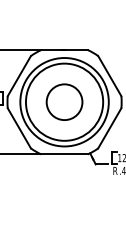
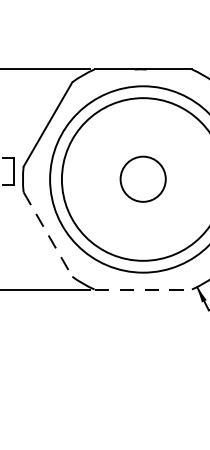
circle: (64, 101) -> (143, 177), size x0.6
line: (19, 128) -> (48, 234), solid -> dashed
line: (65, 154) -> (145, 289), solid -> dashed

